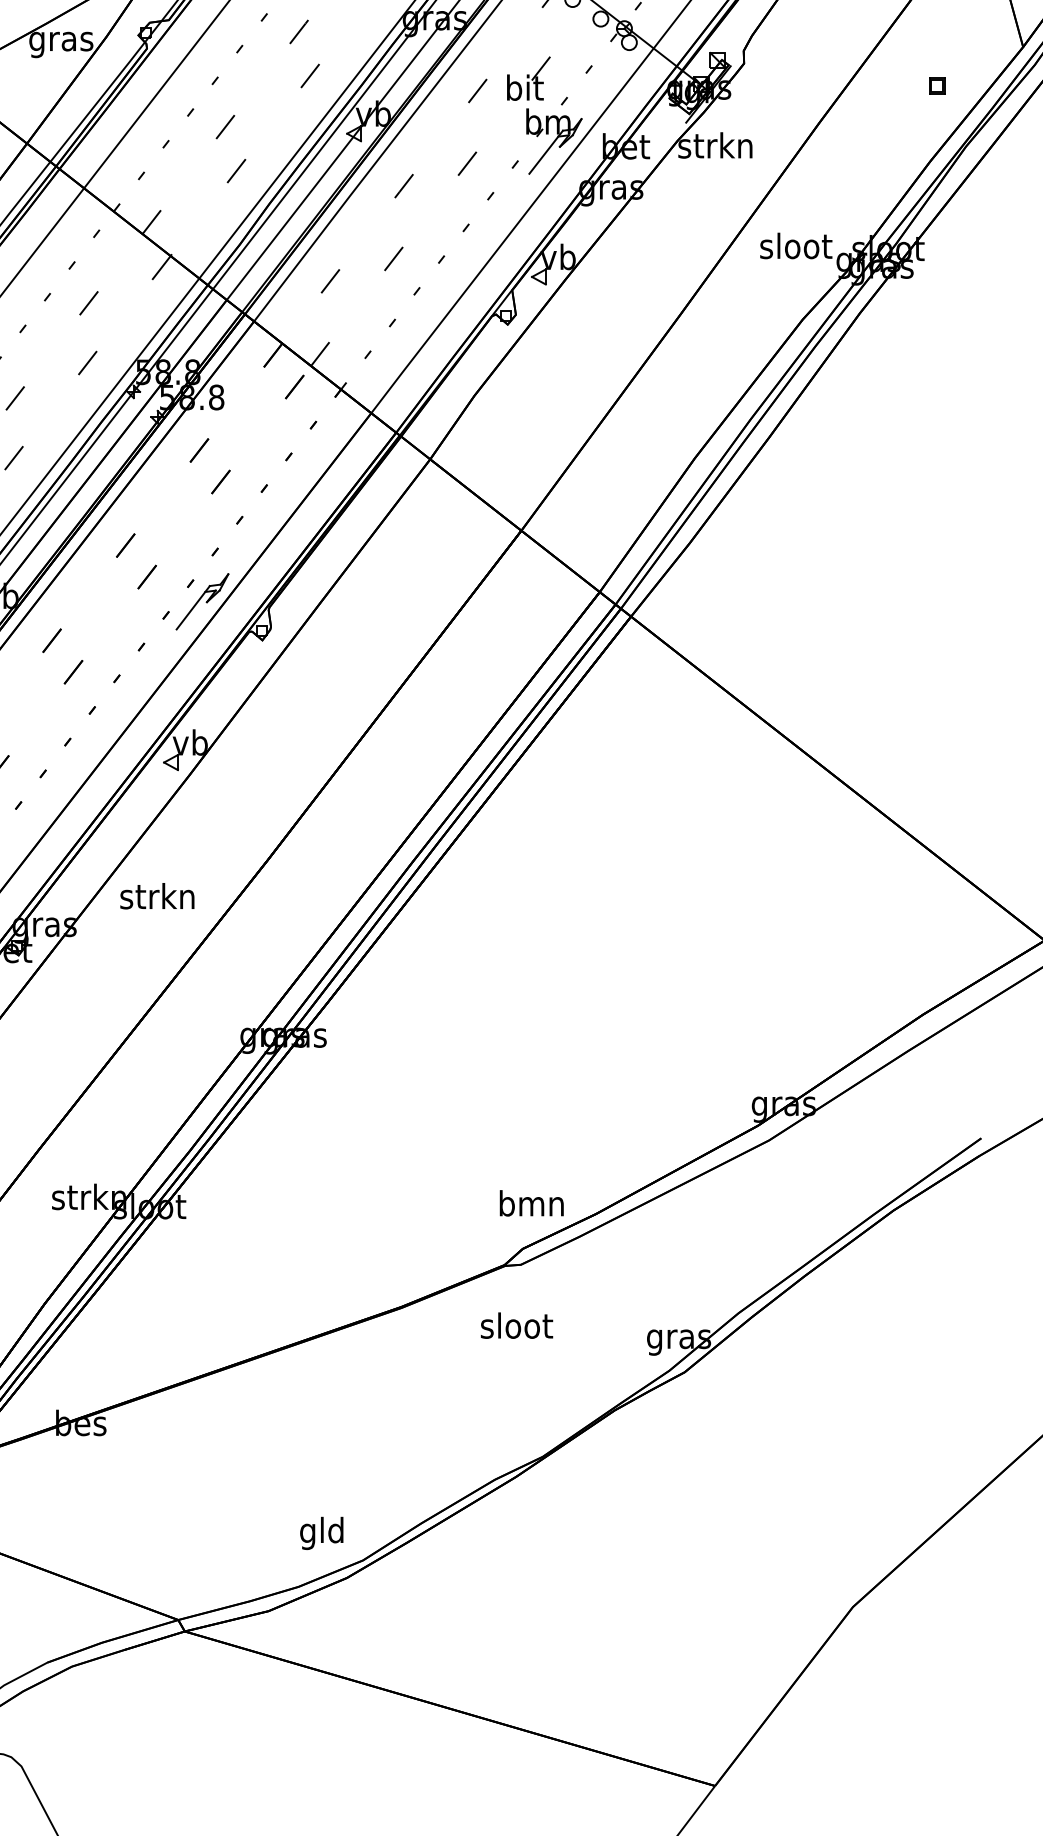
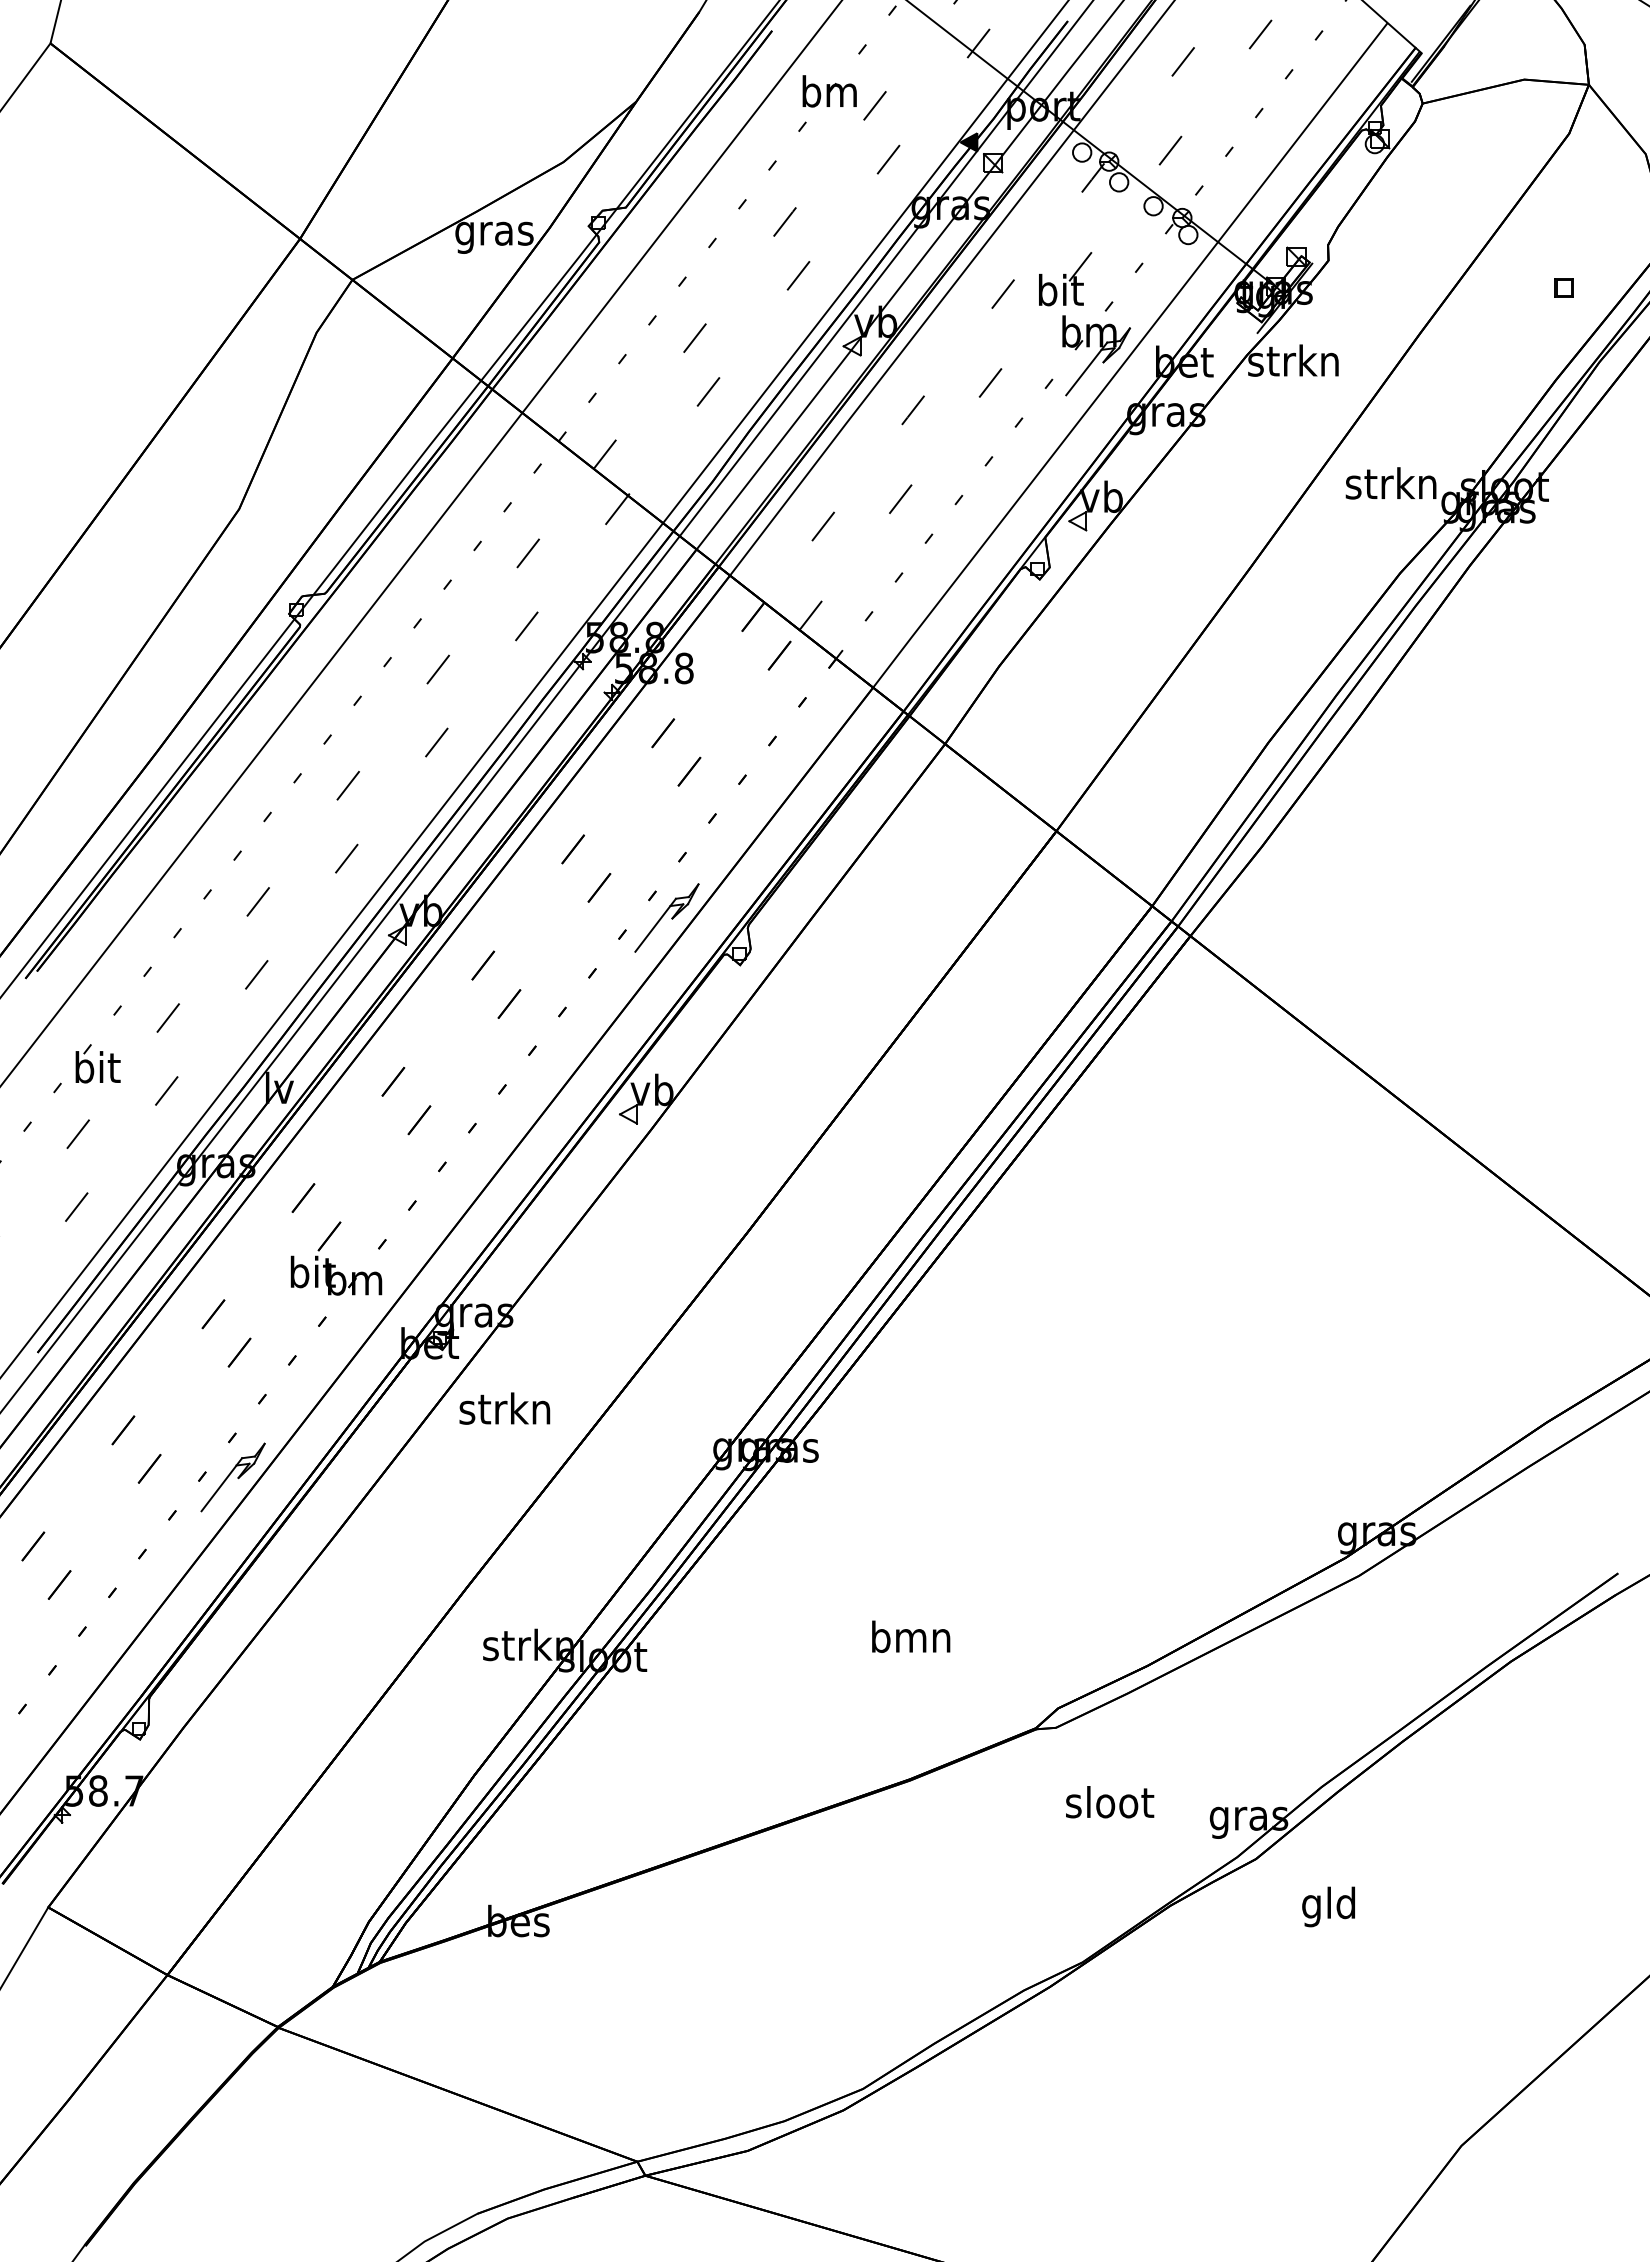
text: (794, 246) -> (1390, 483), sloot -> strkn
text: (157, 896) -> (504, 1408), moved
text: (532, 1203) -> (911, 1636), moved
text: (517, 1325) -> (1110, 1802), moved
text: (321, 1533) -> (1328, 1906), moved

